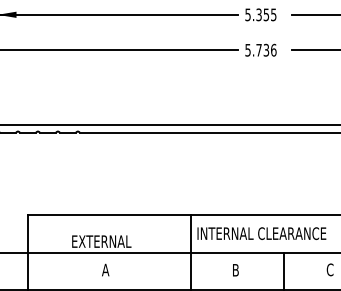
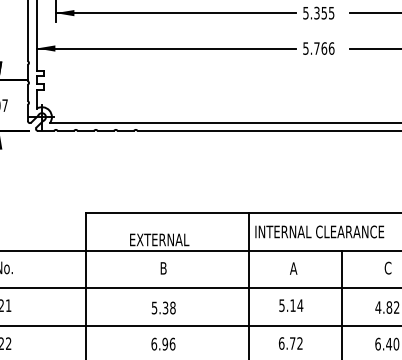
text: (266, 50) -> (324, 48), 5.736 -> 5.766
text: (105, 270) -> (163, 268), A -> B
text: (235, 270) -> (293, 268), B -> A

